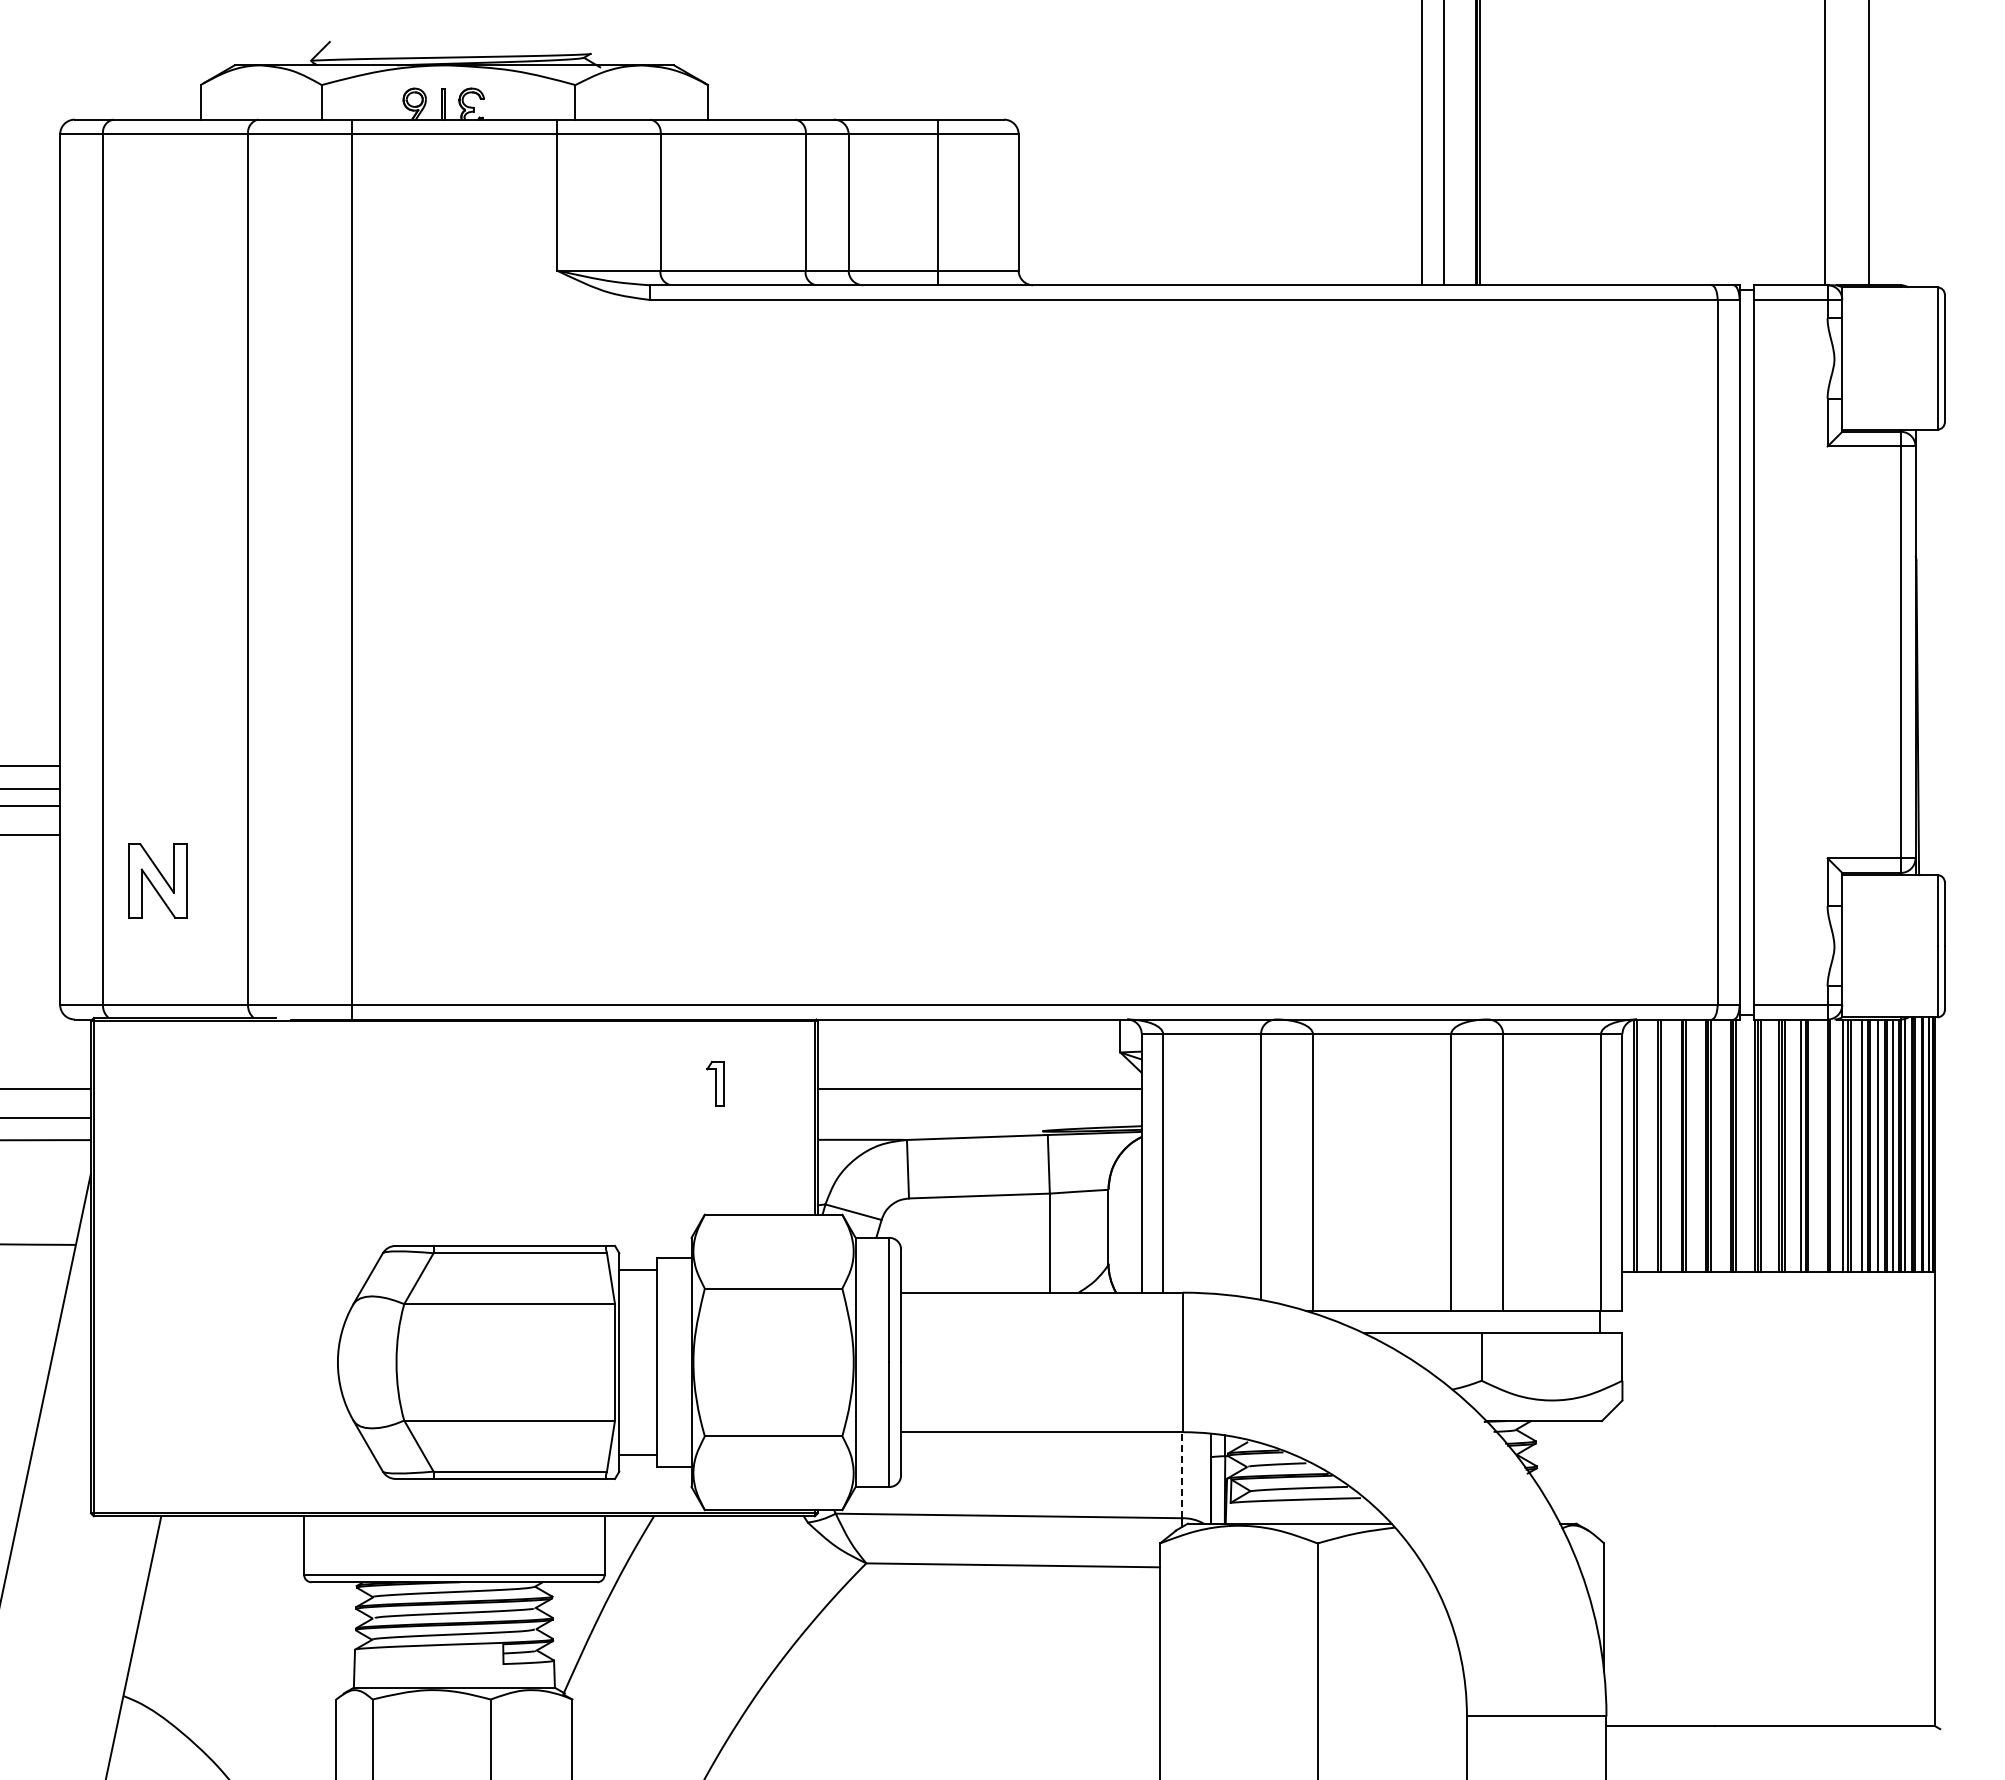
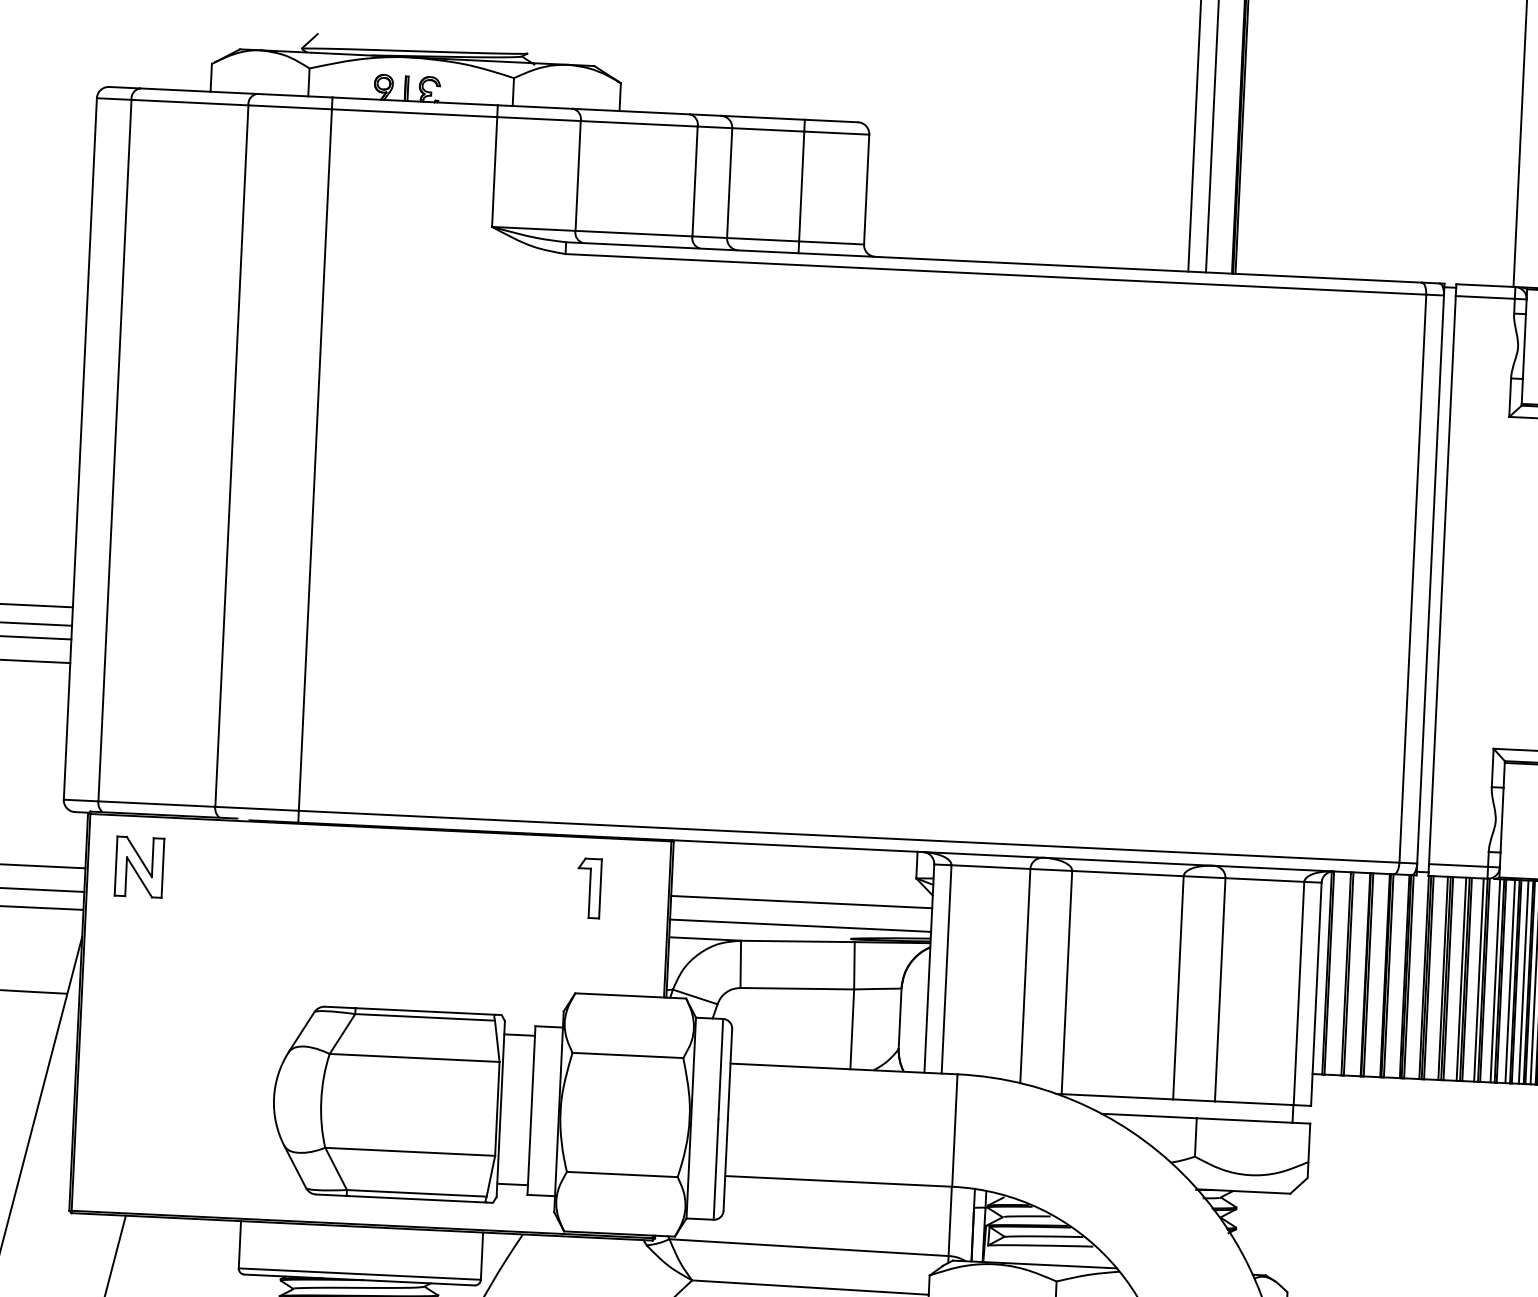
part: (157, 880) -> (139, 866), moved
part: (715, 1083) -> (588, 888), size x1.67
line: (979, 1117) -> (800, 925), added
line: (1822, 1145) -> (1478, 980), added
line: (1182, 1474) -> (950, 1220), dashed -> solid

